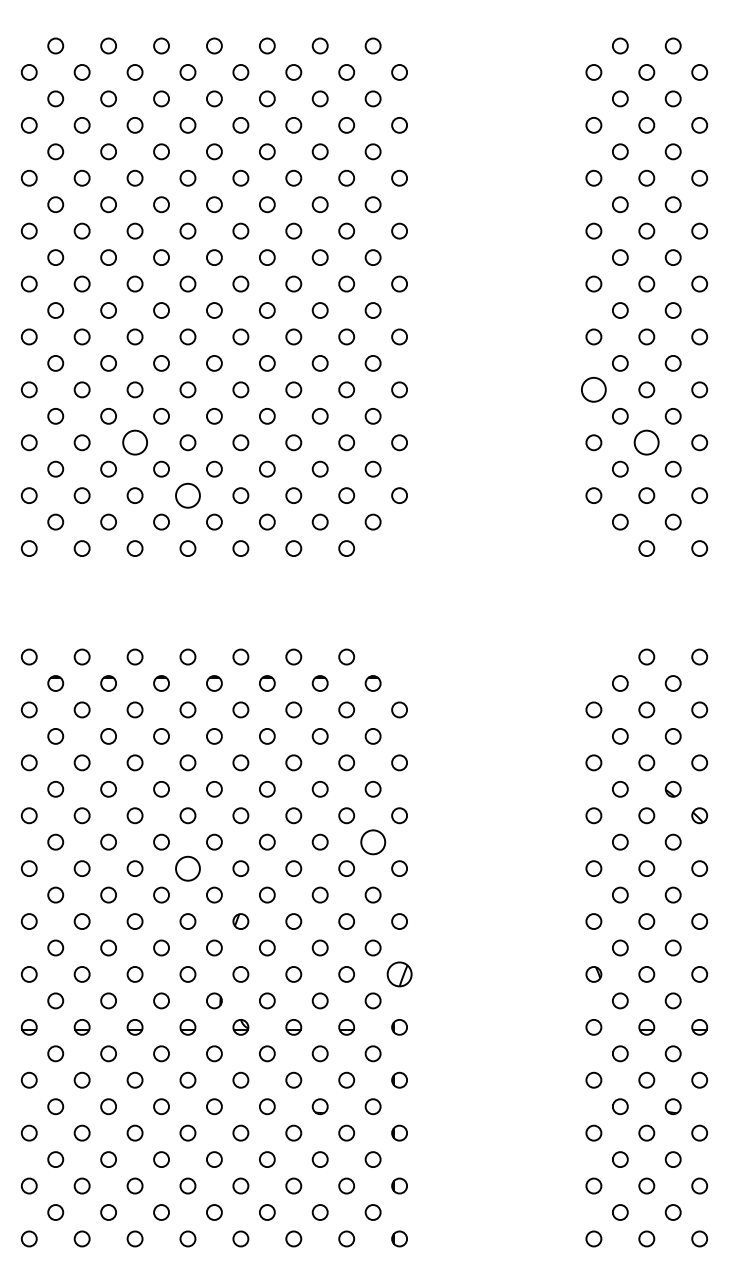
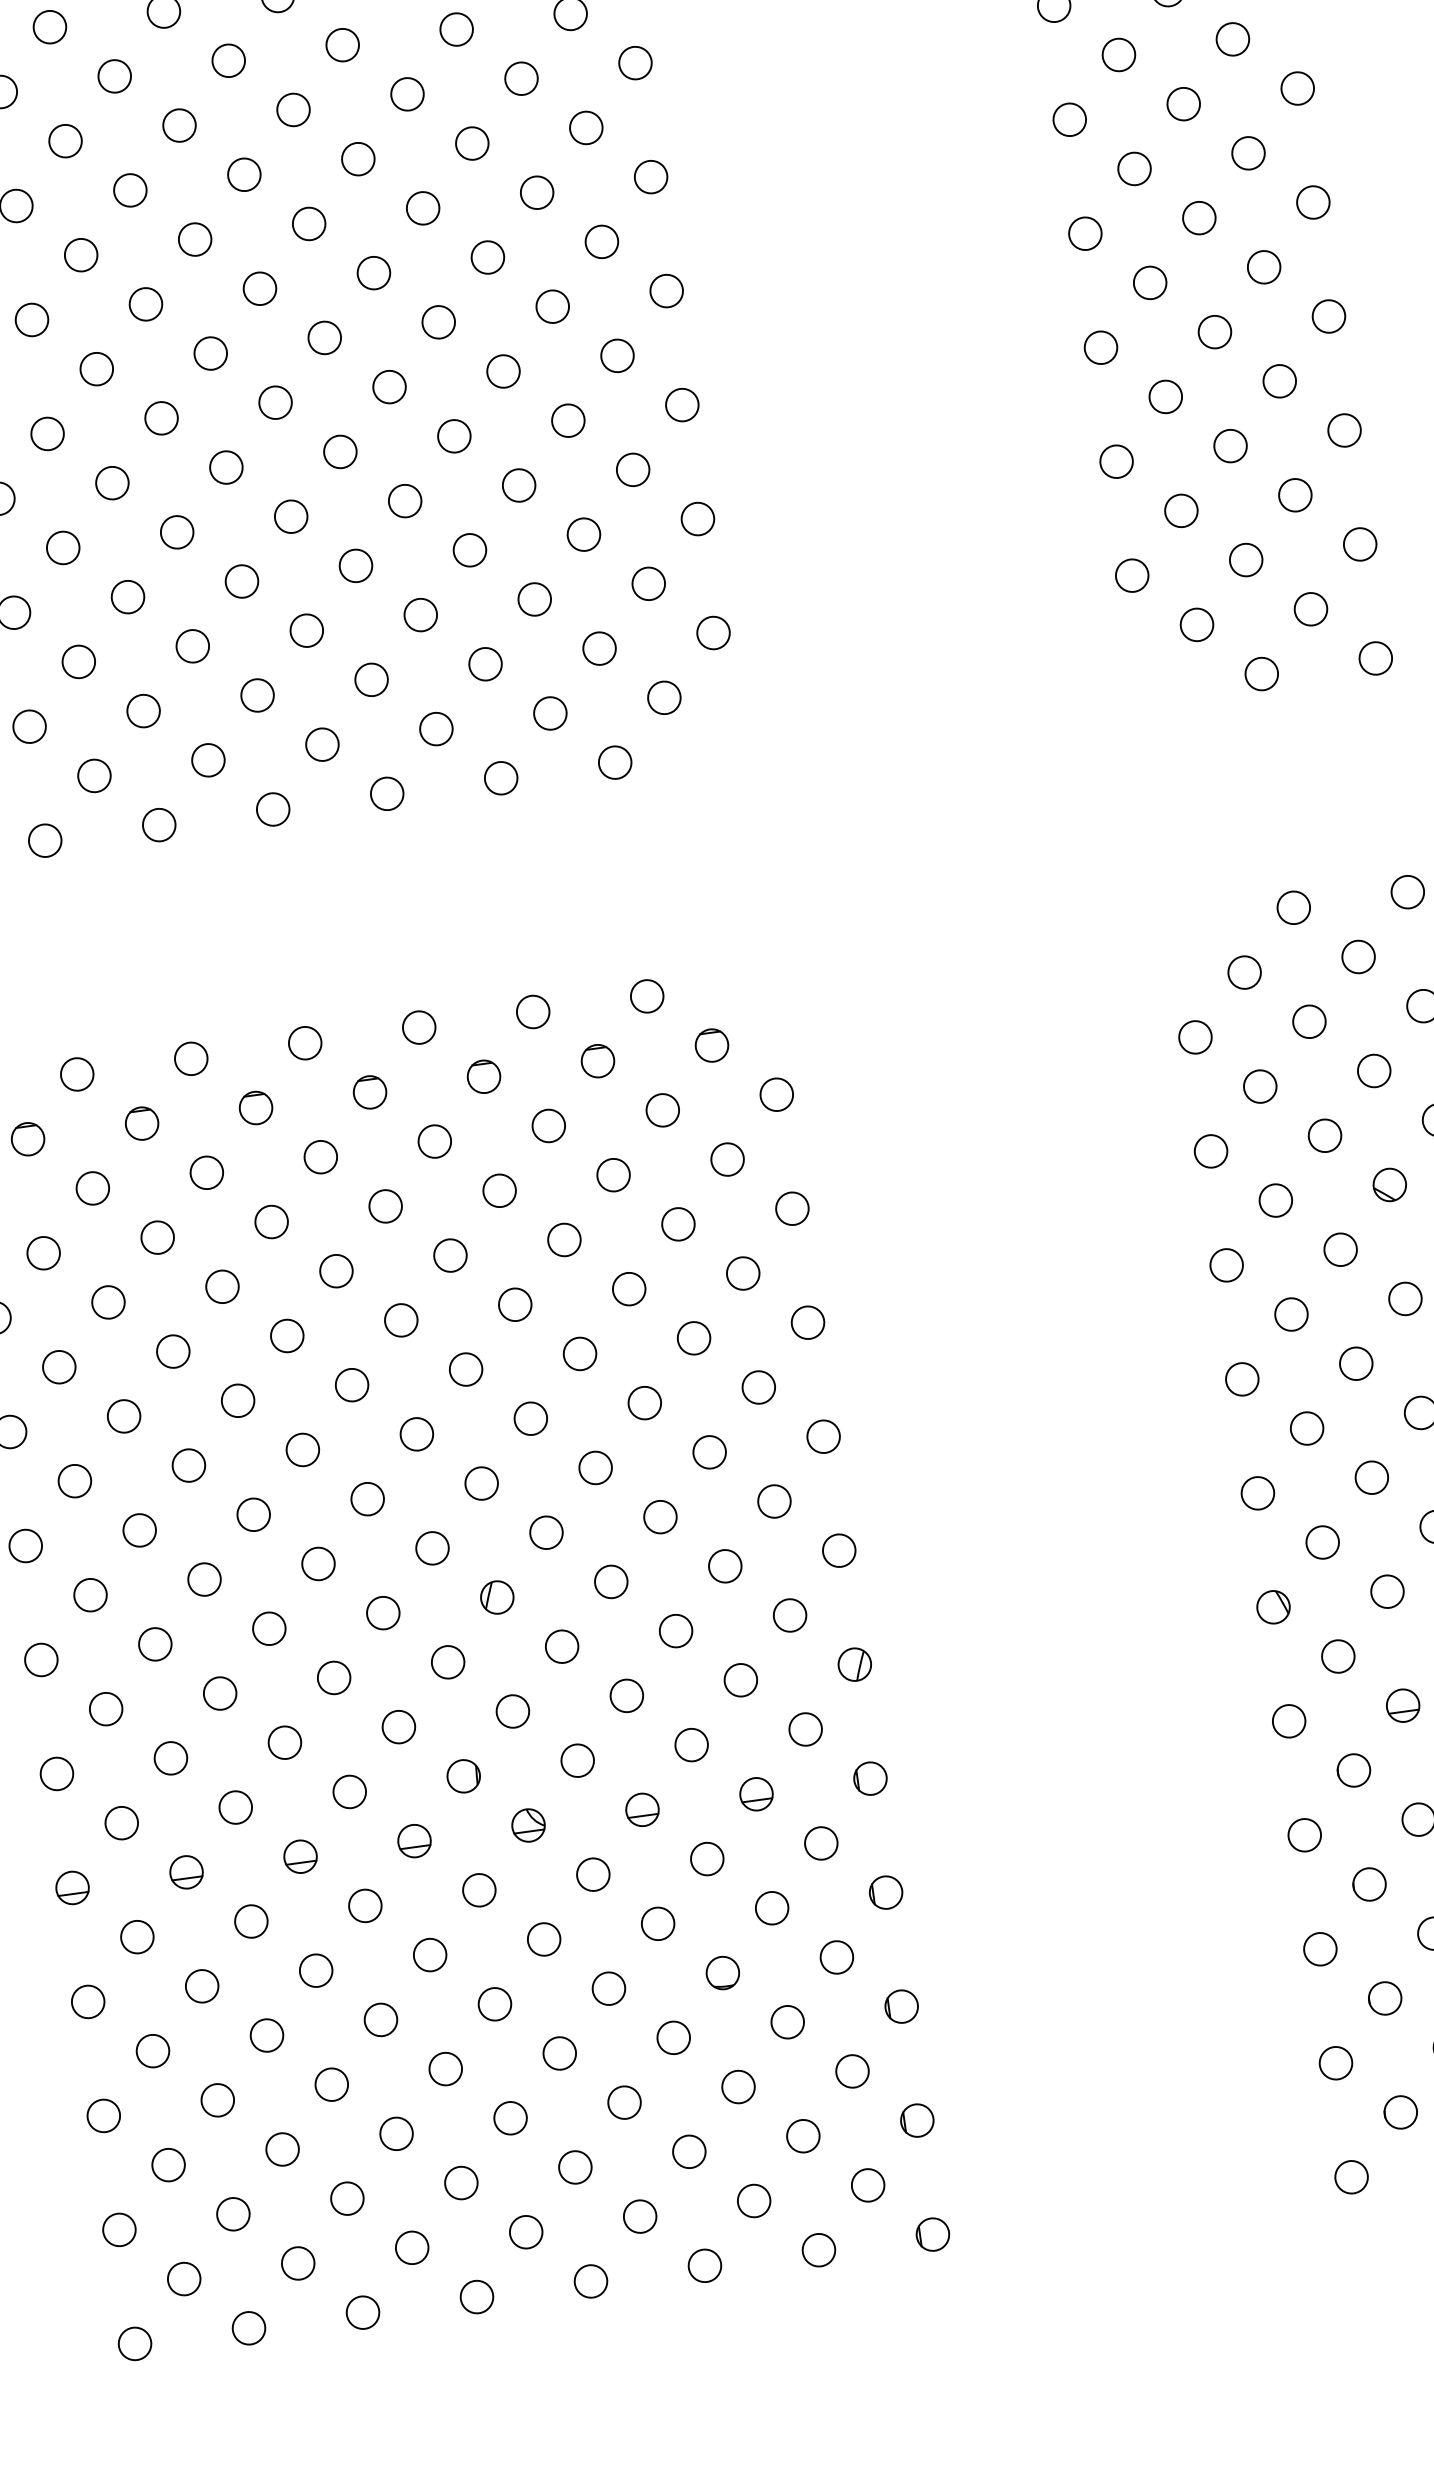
circle: (593, 389) -> (1100, 347), size x0.62
circle: (134, 442) -> (126, 596), size x0.62
circle: (646, 442) -> (1229, 445), size x0.62
circle: (187, 495) -> (256, 695), size x0.62
circle: (372, 841) -> (757, 1386), size x0.62
circle: (187, 868) -> (366, 1498), size x0.62
part: (399, 974) -> (854, 1664), size x0.62

